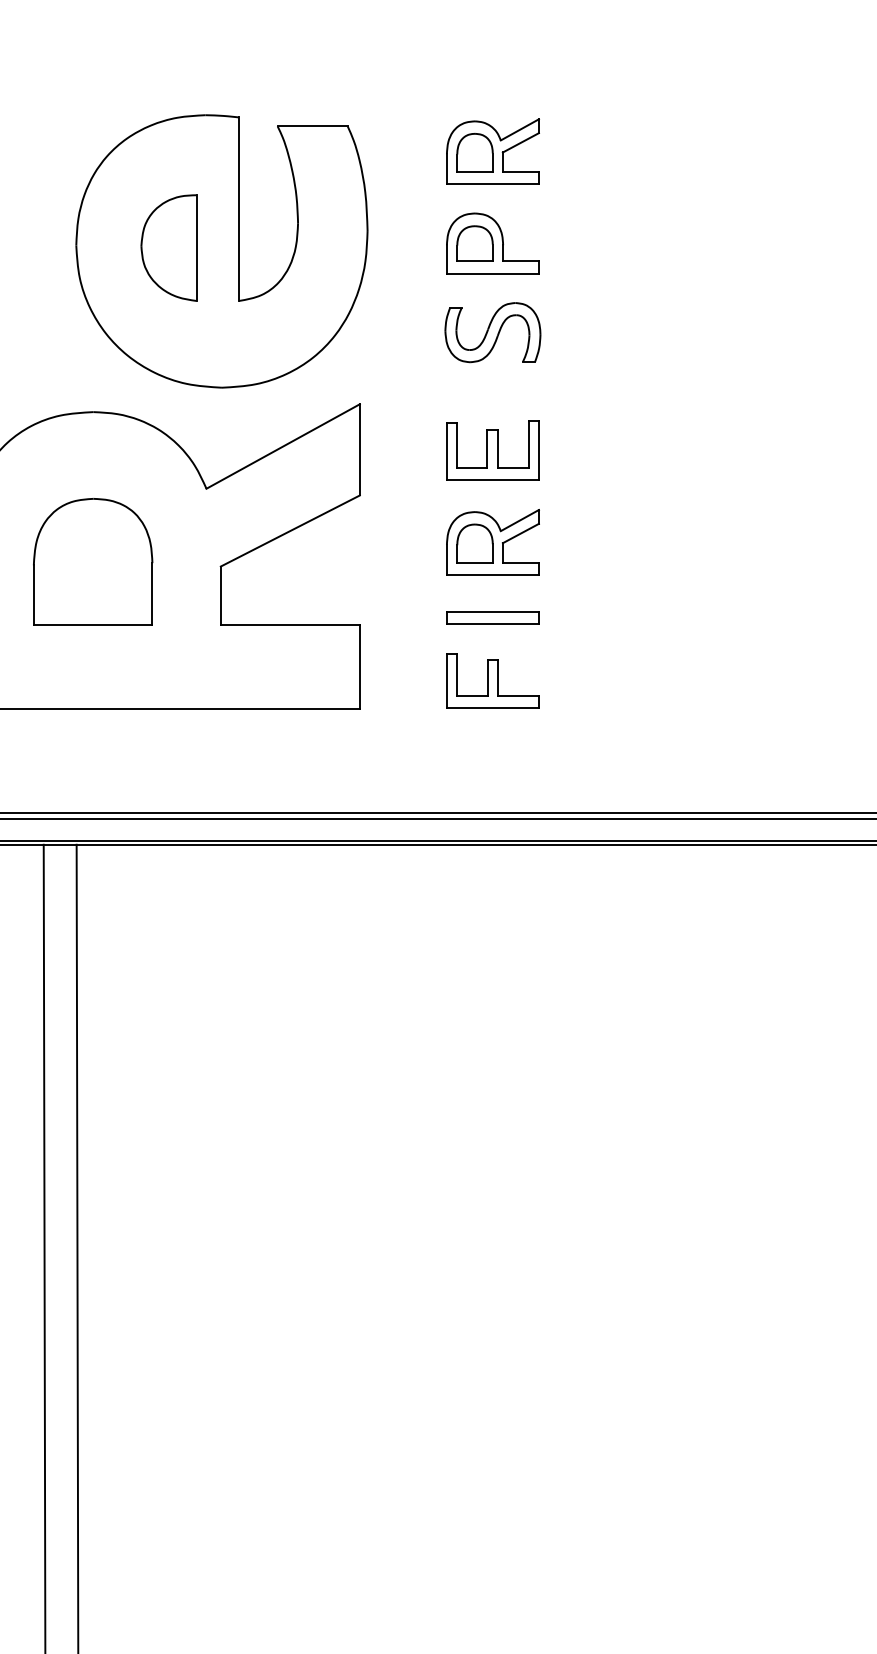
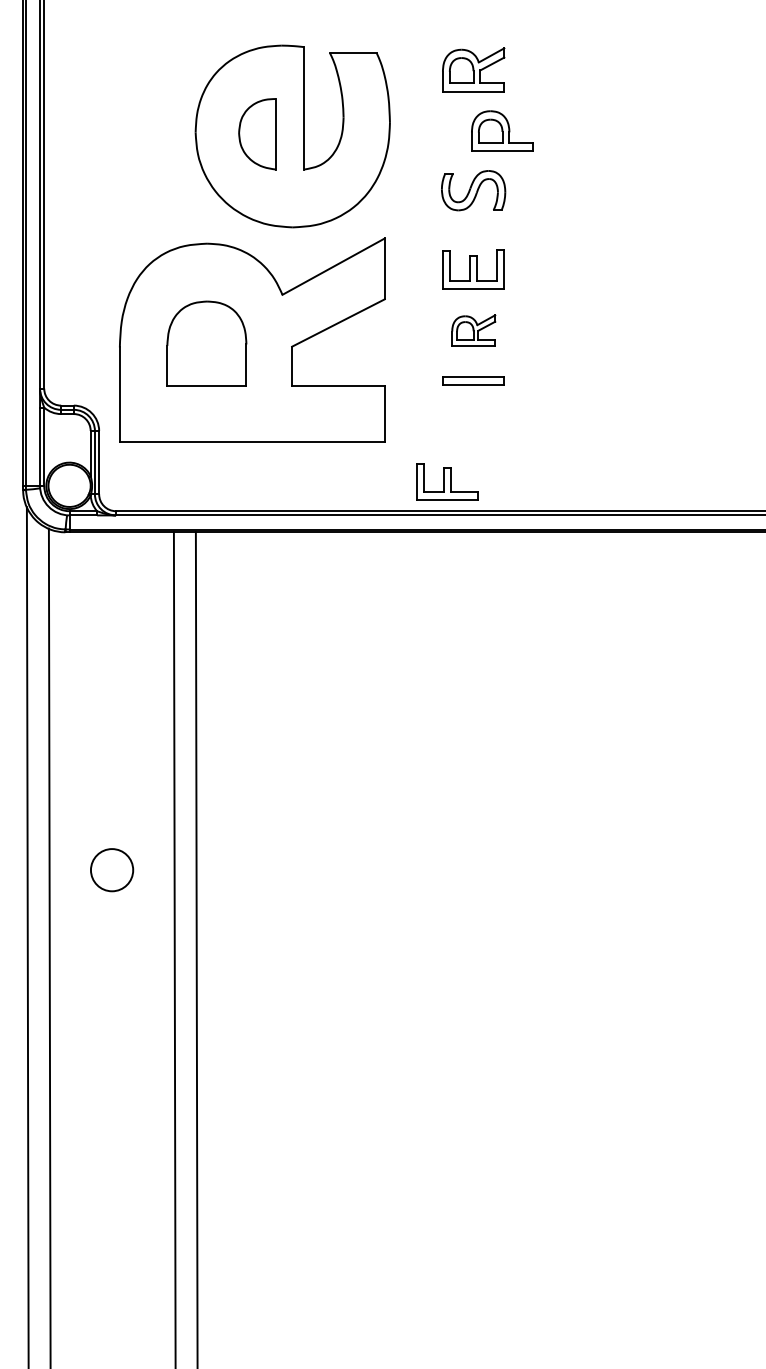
part: (492, 242) -> (502, 130), moved
part: (492, 540) -> (473, 329), size x0.7
part: (492, 680) -> (447, 481), moved

